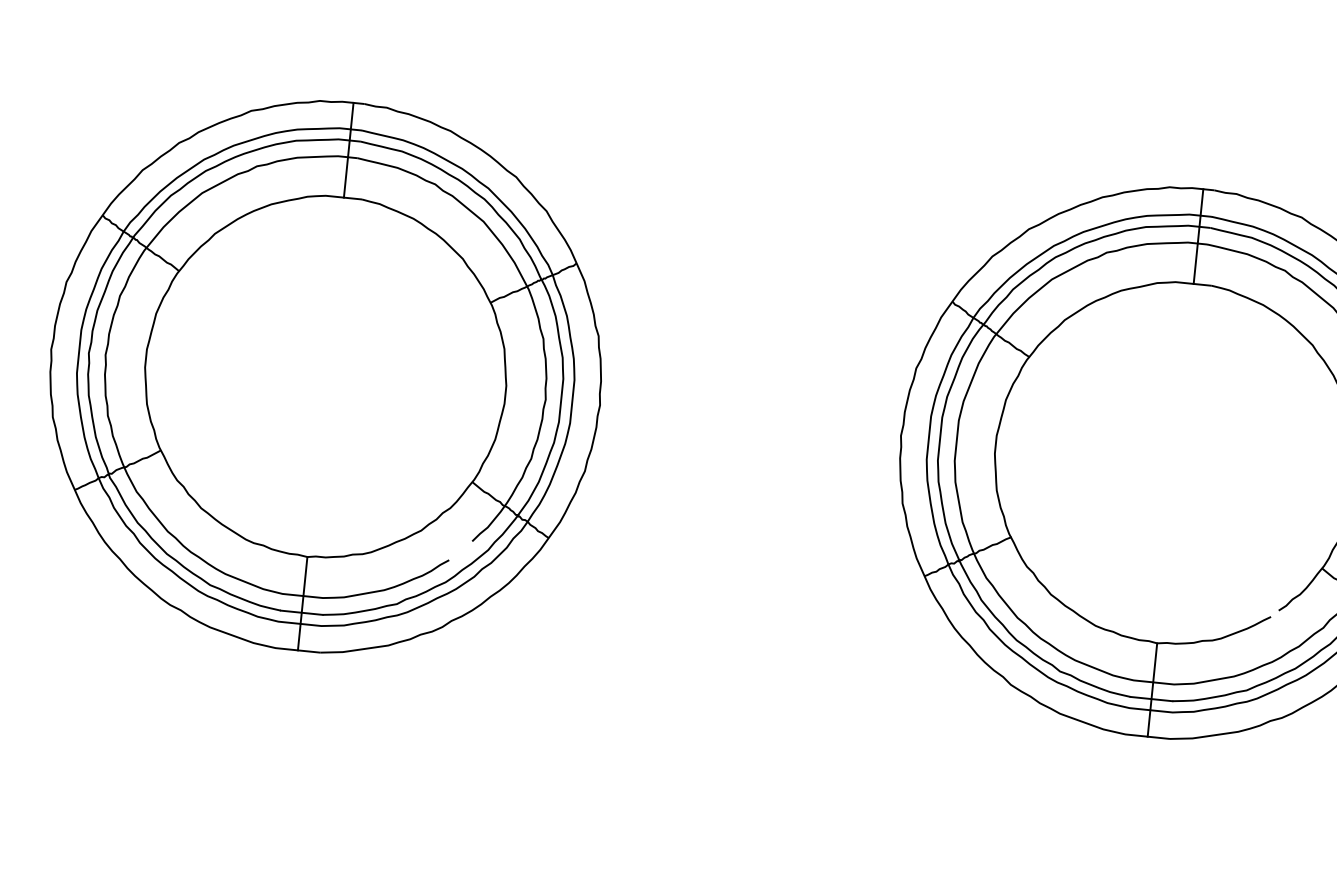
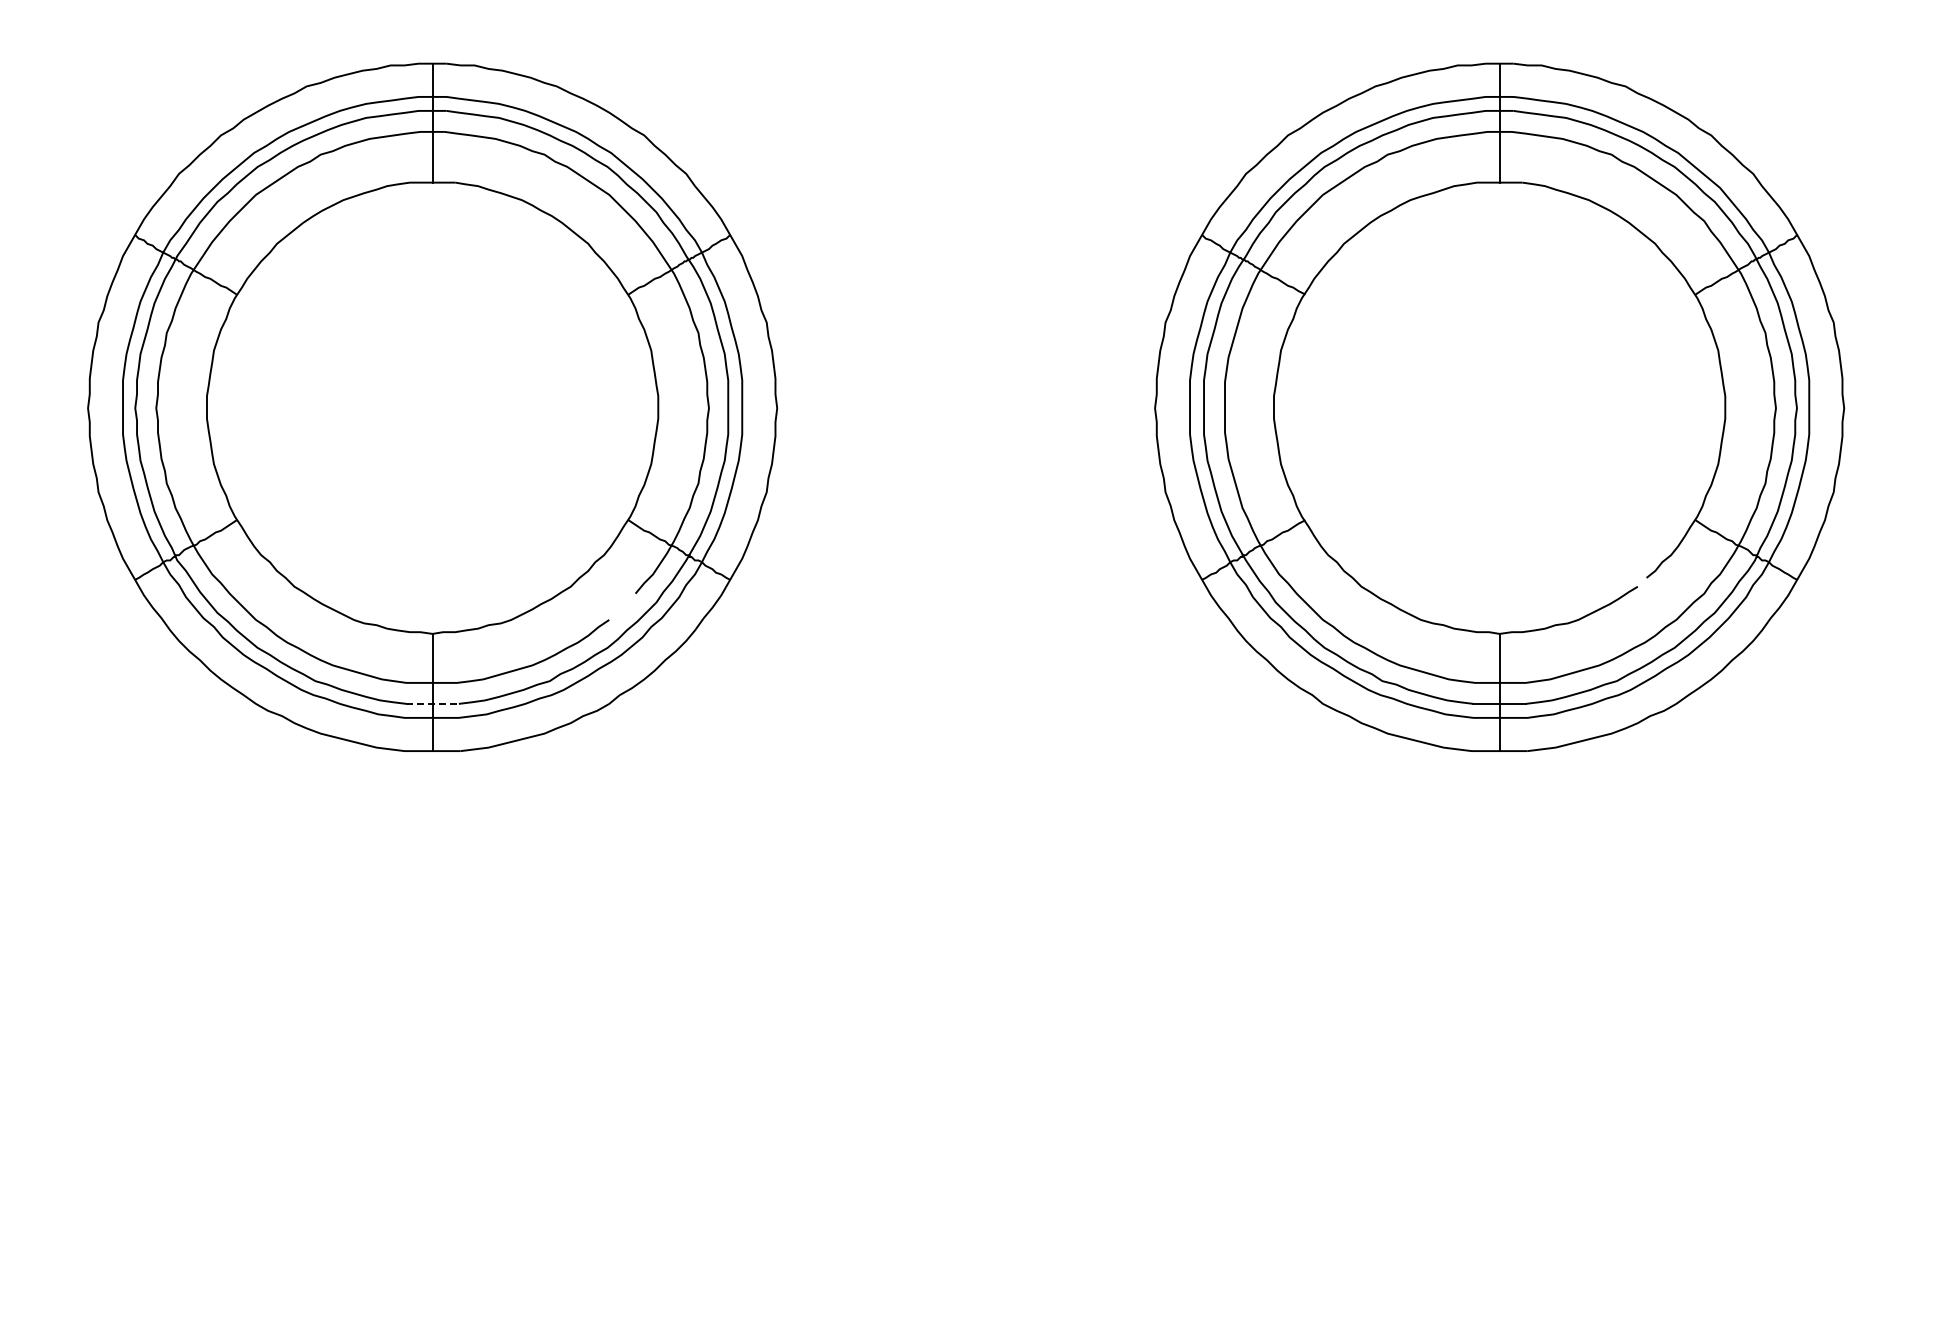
line: (302, 612) -> (433, 703), solid -> dashed

